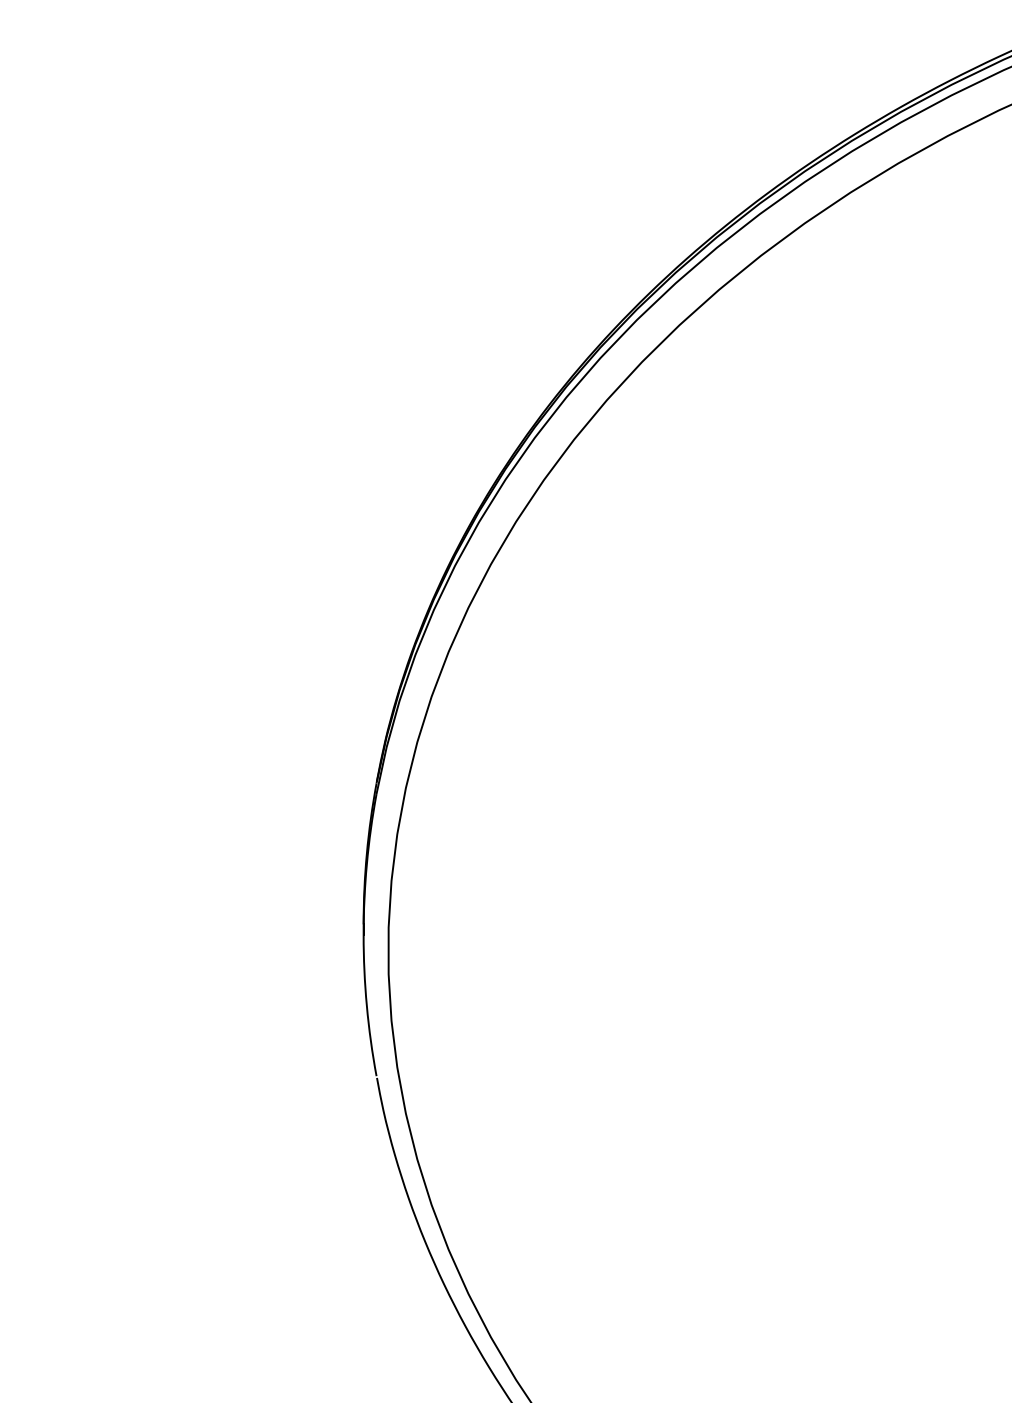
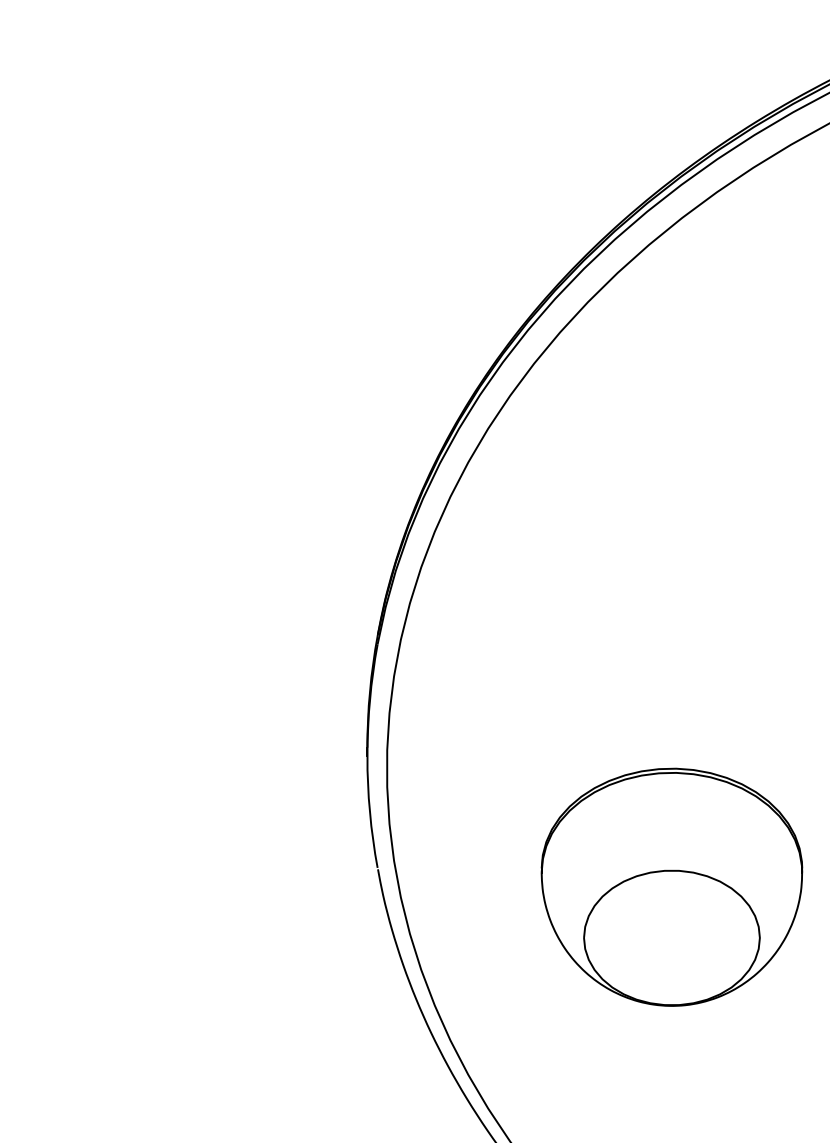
part: (747, 1099) -> (671, 886), added

